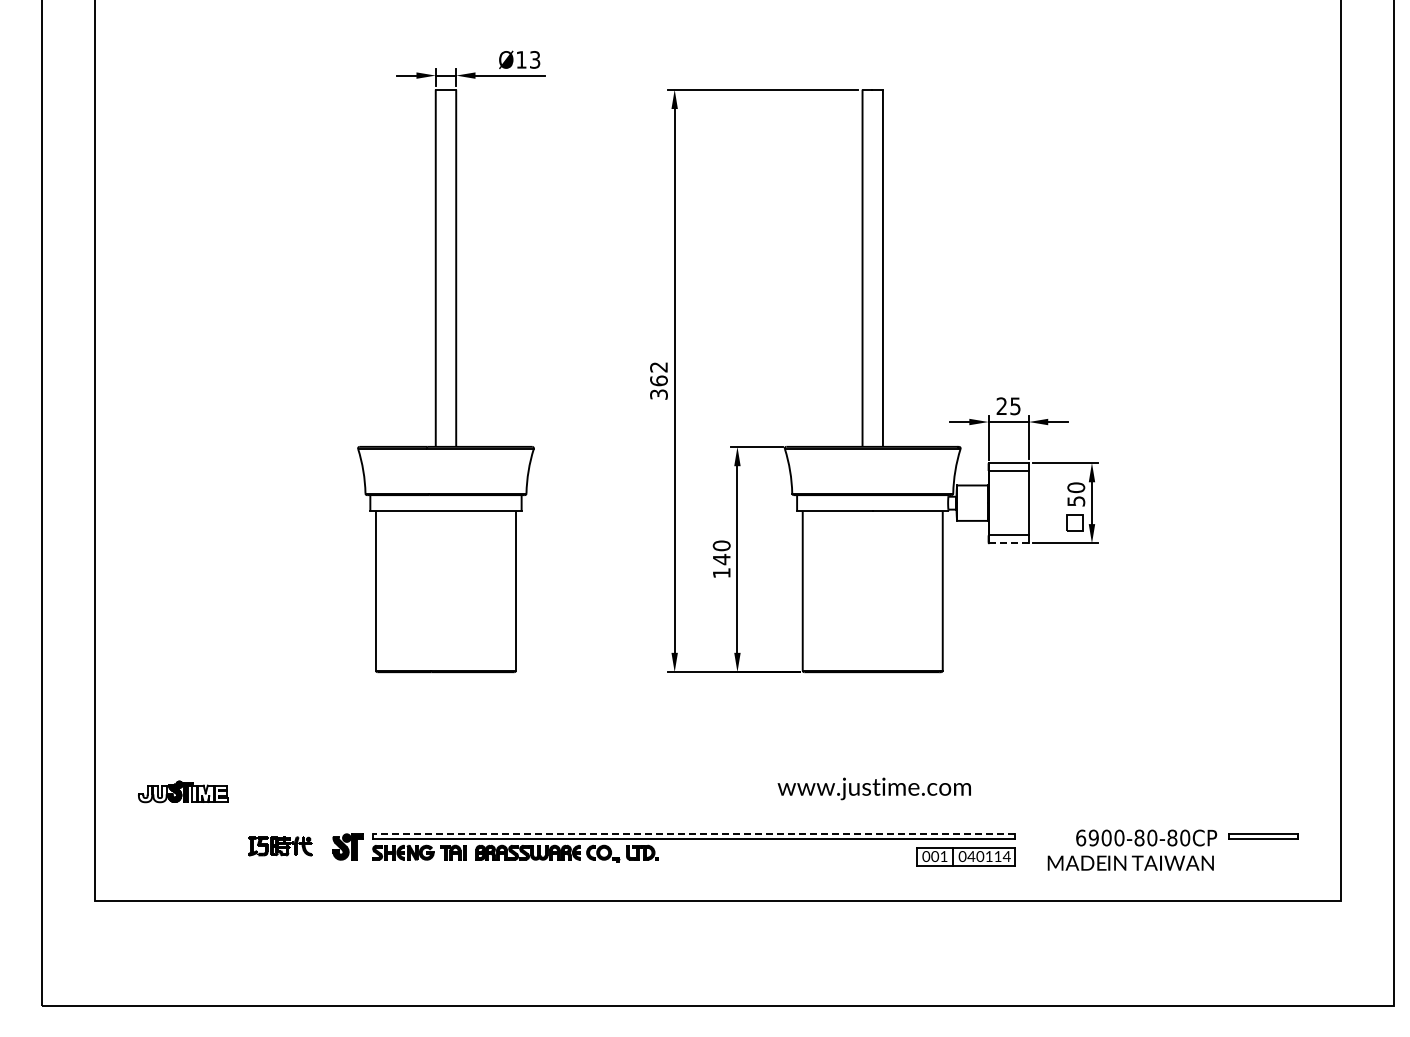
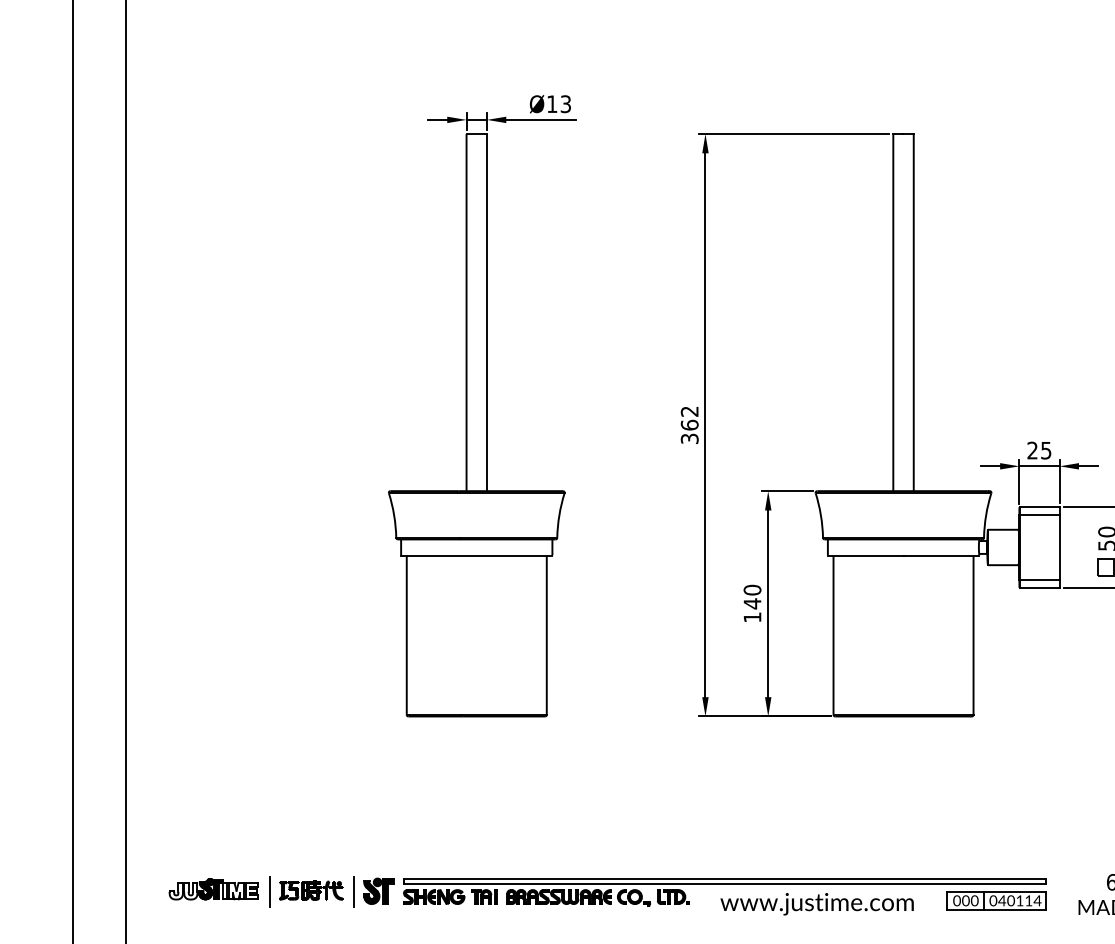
line: (1009, 543) -> (1040, 587), dashed -> solid
text: (873, 788) -> (816, 903), moved
part: (183, 791) -> (214, 888), moved
line: (694, 834) -> (725, 878), dashed -> solid
line: (238, 847) -> (269, 891), added
line: (322, 847) -> (353, 891), added
text: (943, 856) -> (974, 900), 001 -> 000

